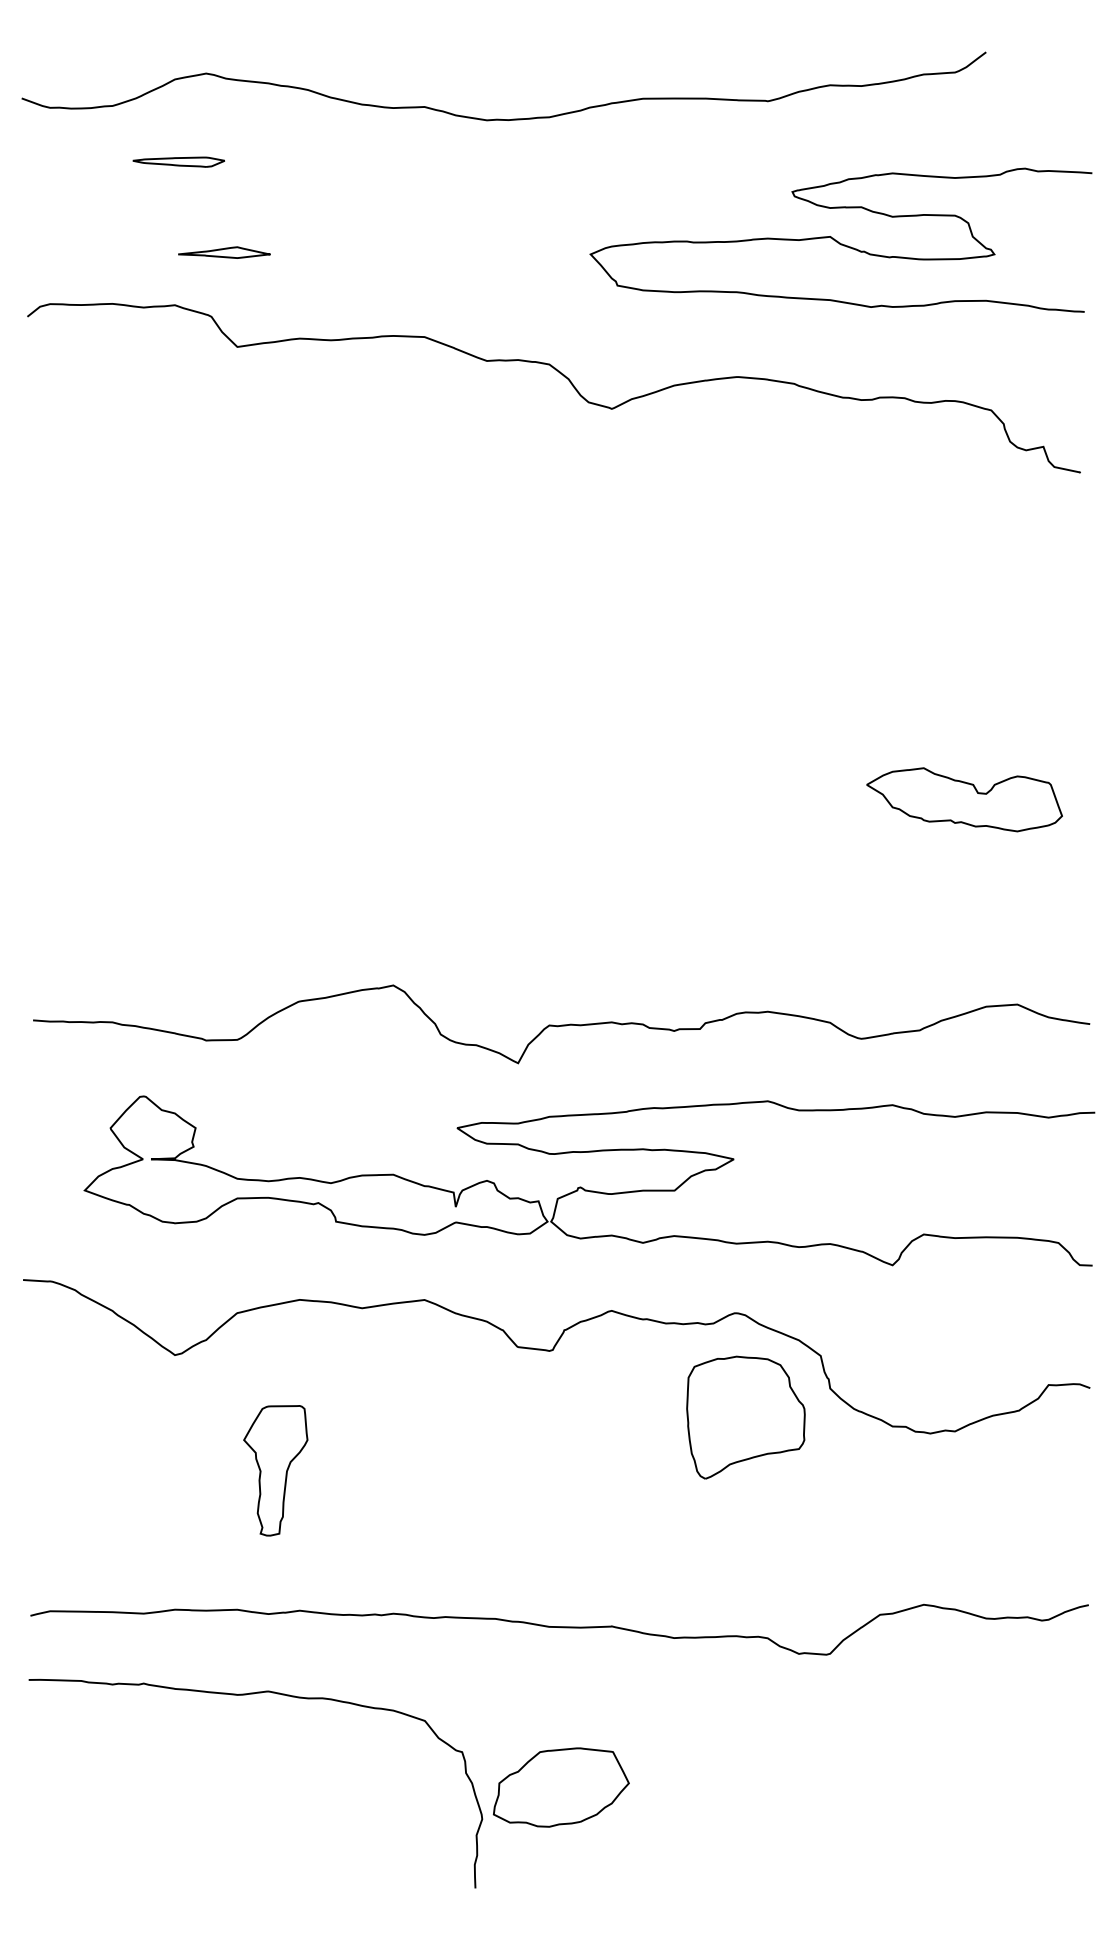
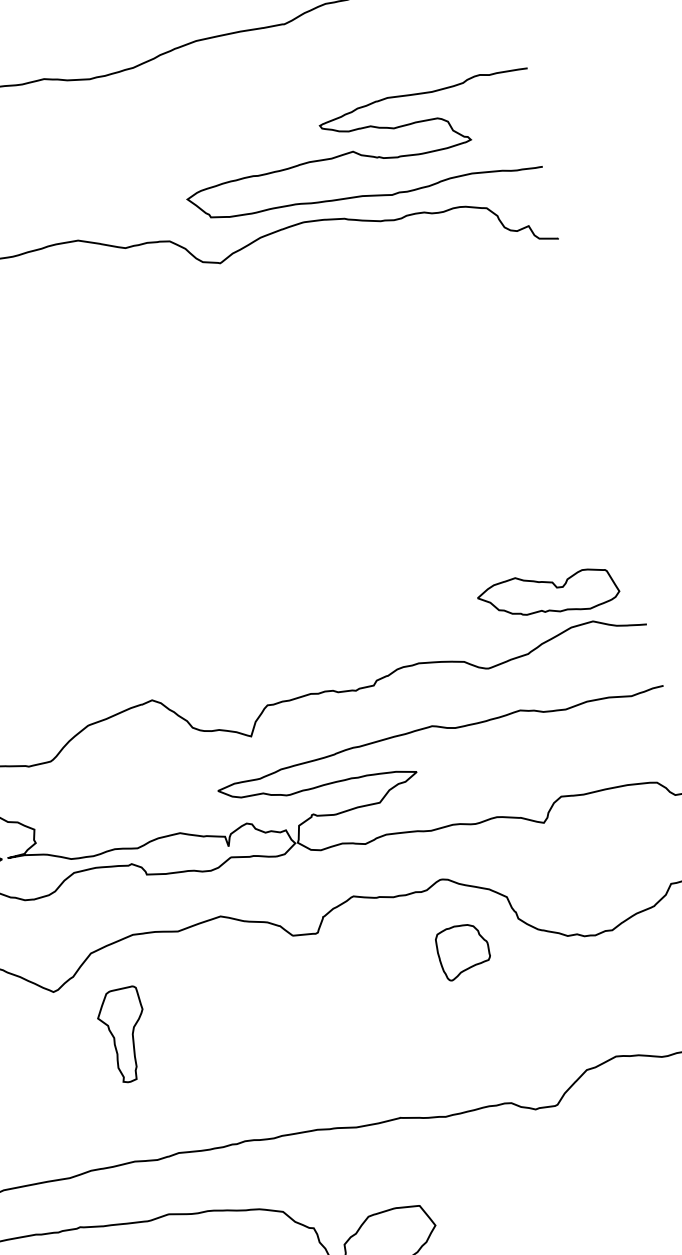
curve: (838, 241) -> (359, 153), moved
part: (964, 799) -> (548, 594), moved
part: (745, 1417) -> (463, 951), size x0.6
part: (275, 1470) -> (124, 1035), moved

